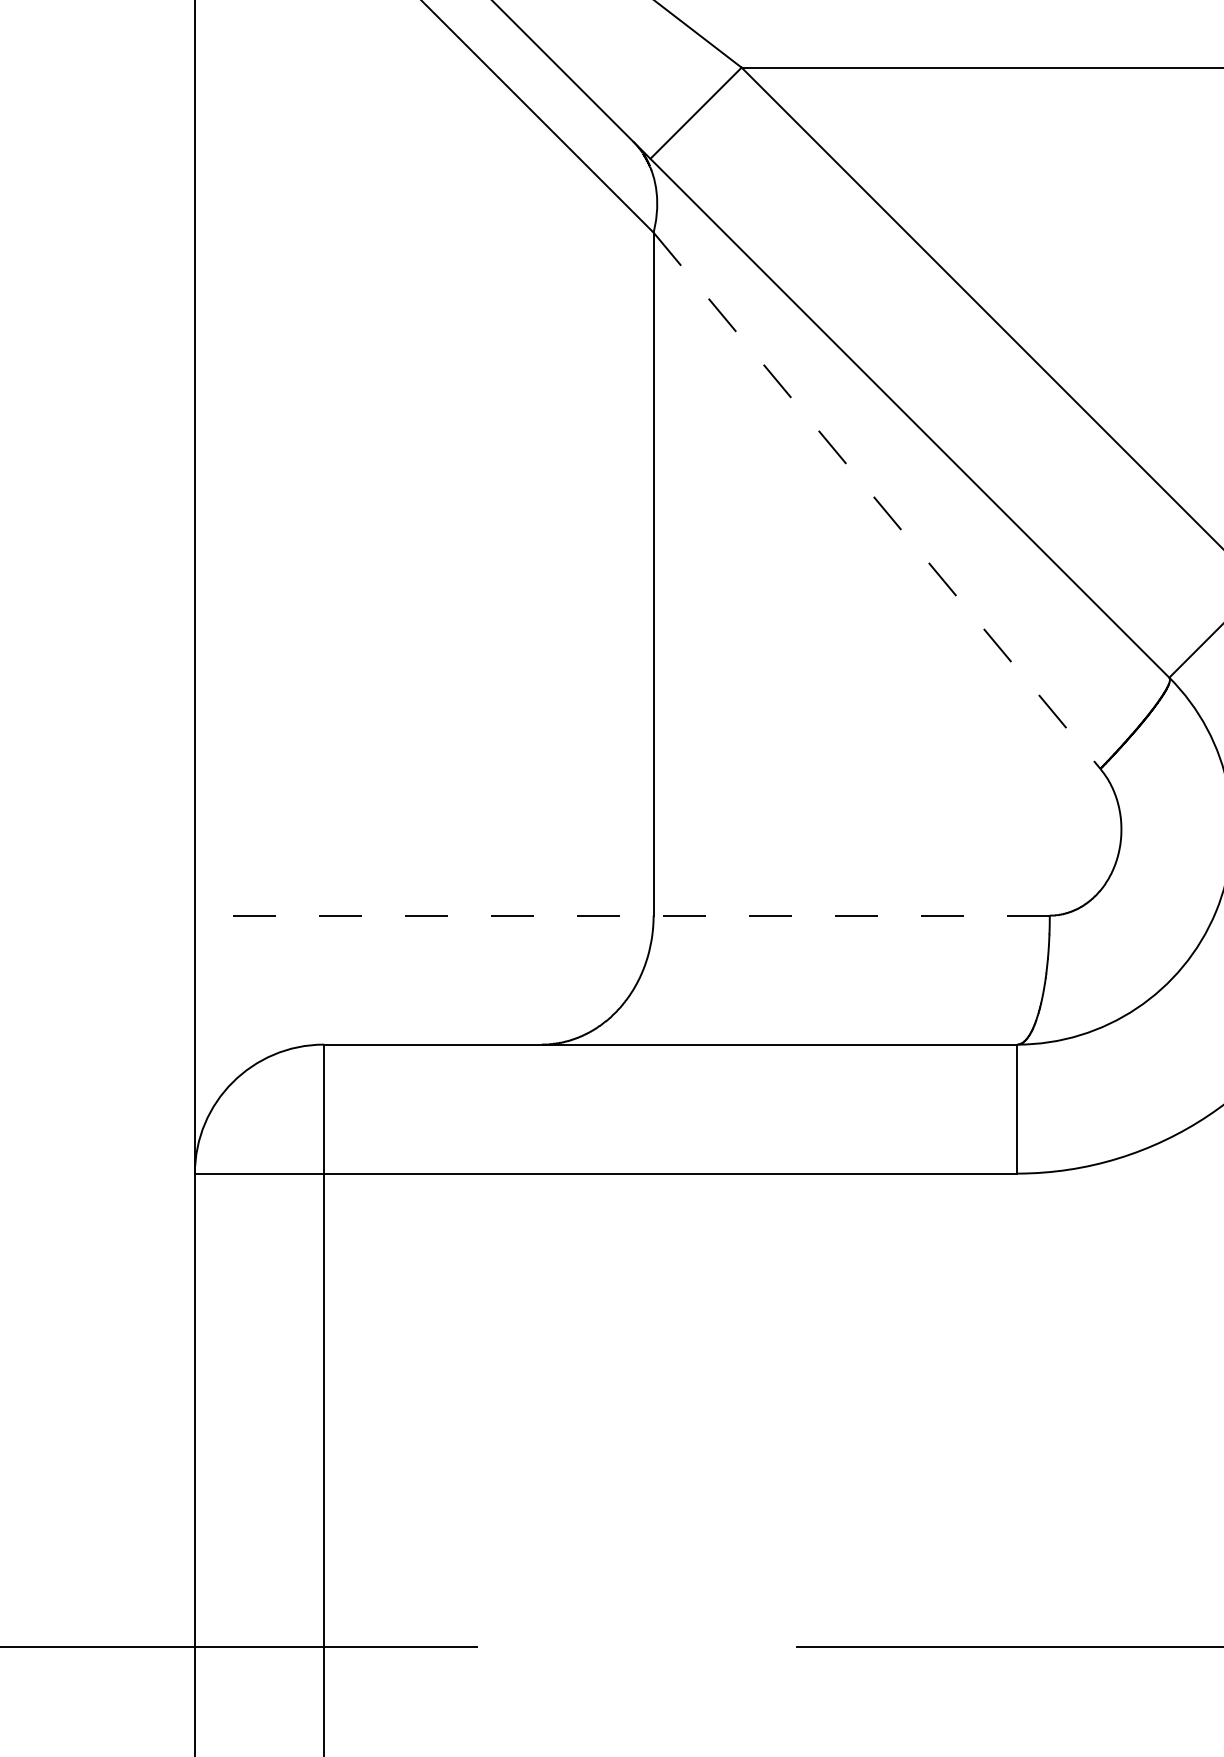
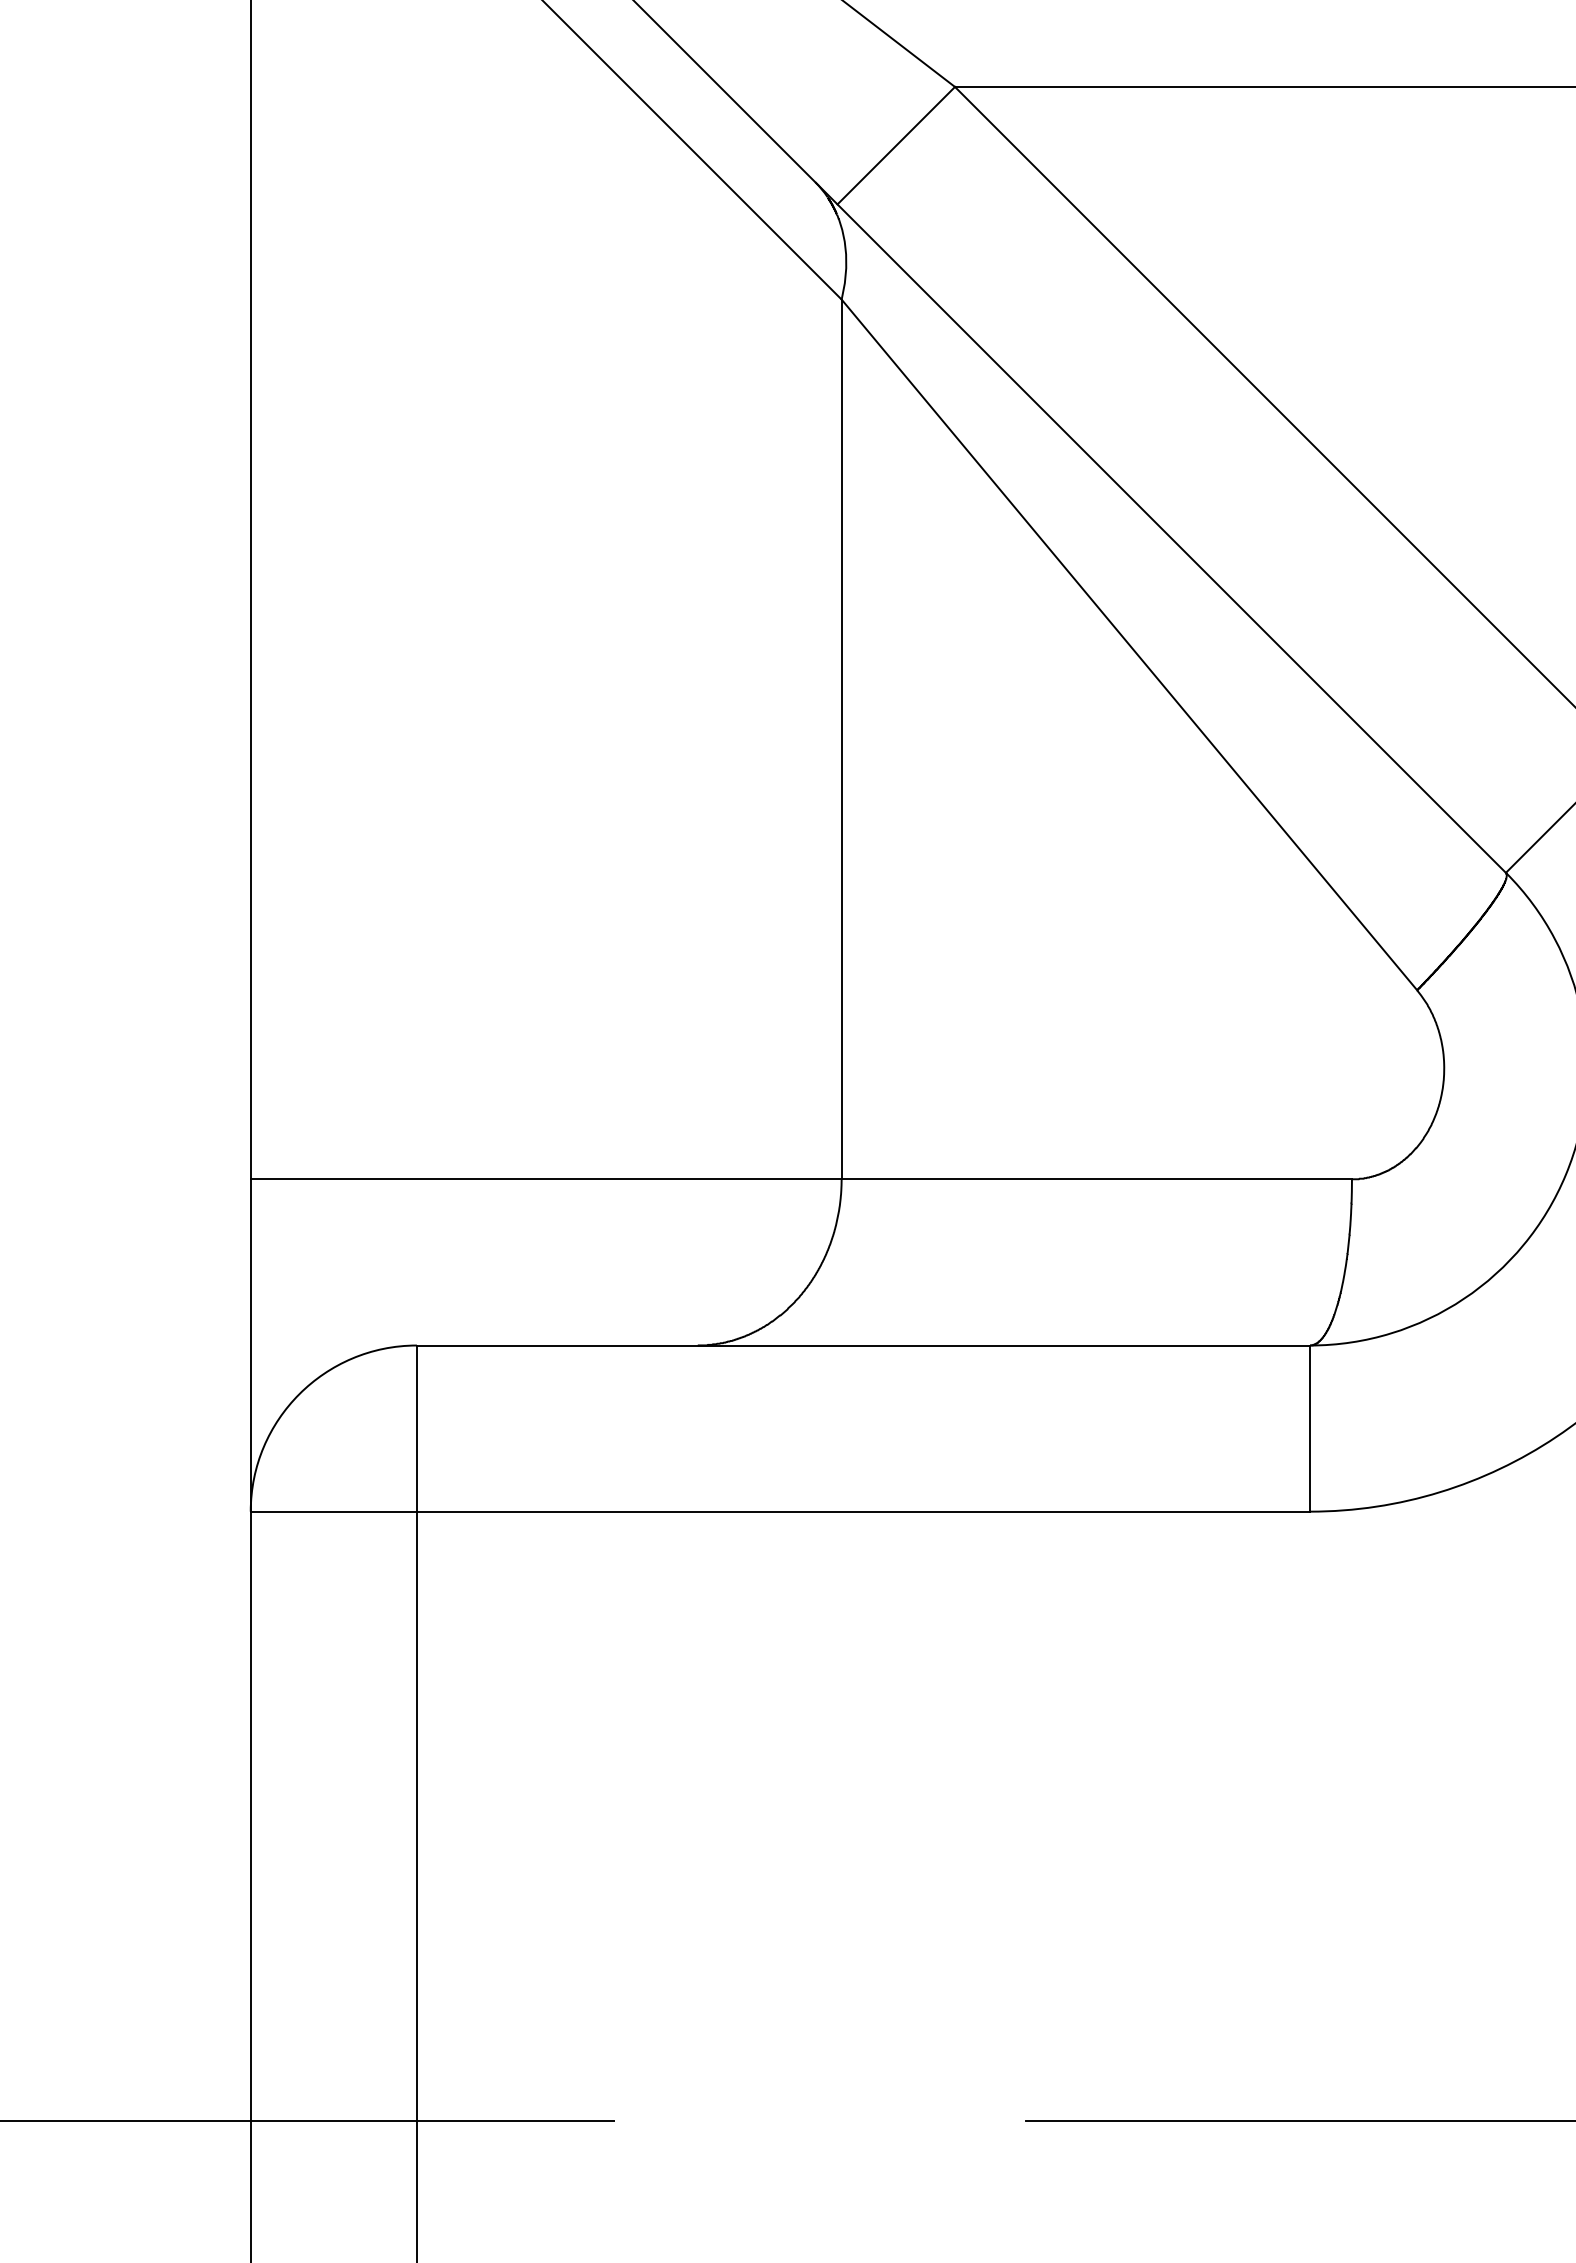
line: (877, 500) -> (1129, 644), dashed -> solid
line: (622, 915) -> (801, 1179), dashed -> solid

